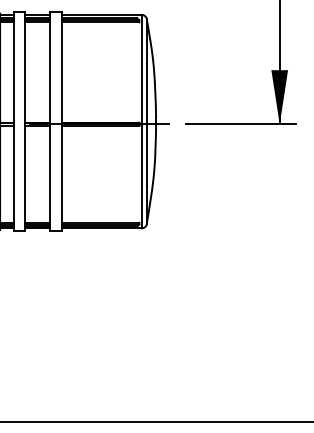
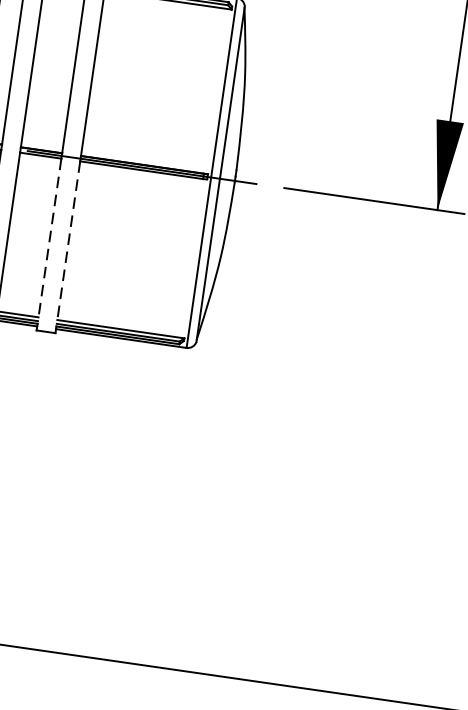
line: (50, 175) -> (49, 239), solid -> dashed
line: (61, 175) -> (67, 242), solid -> dashed

